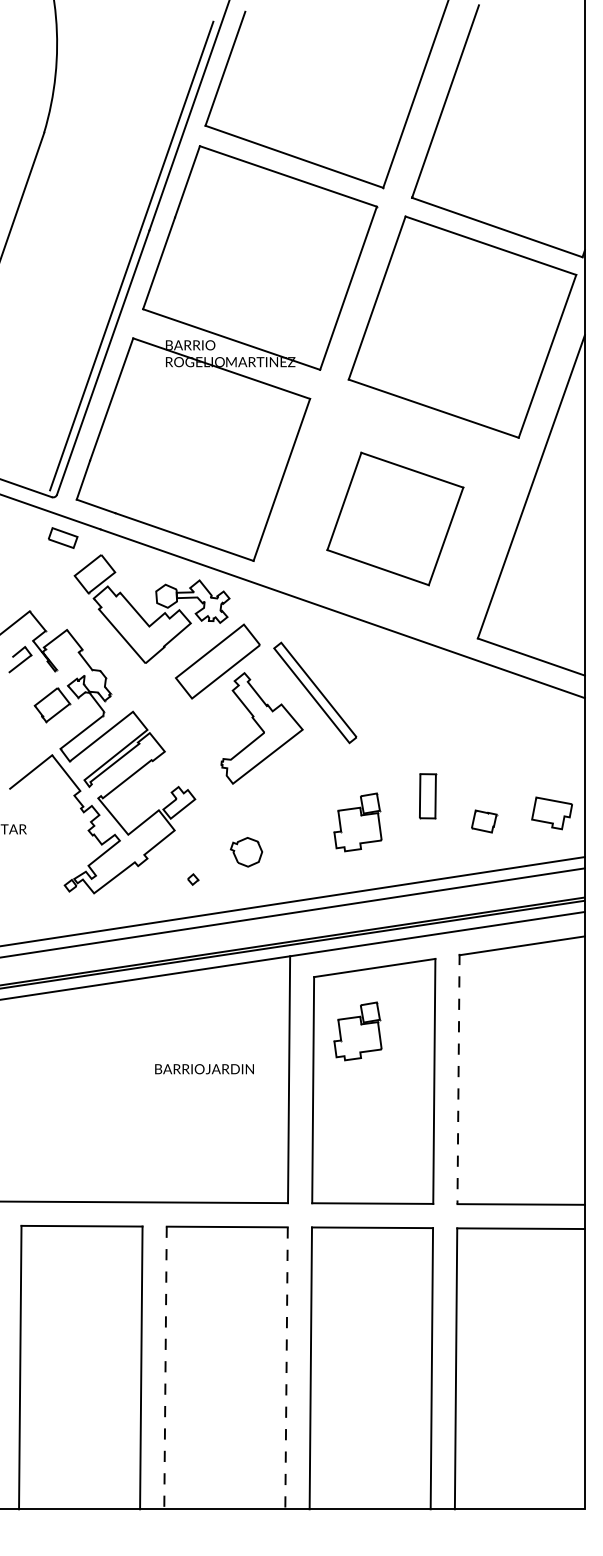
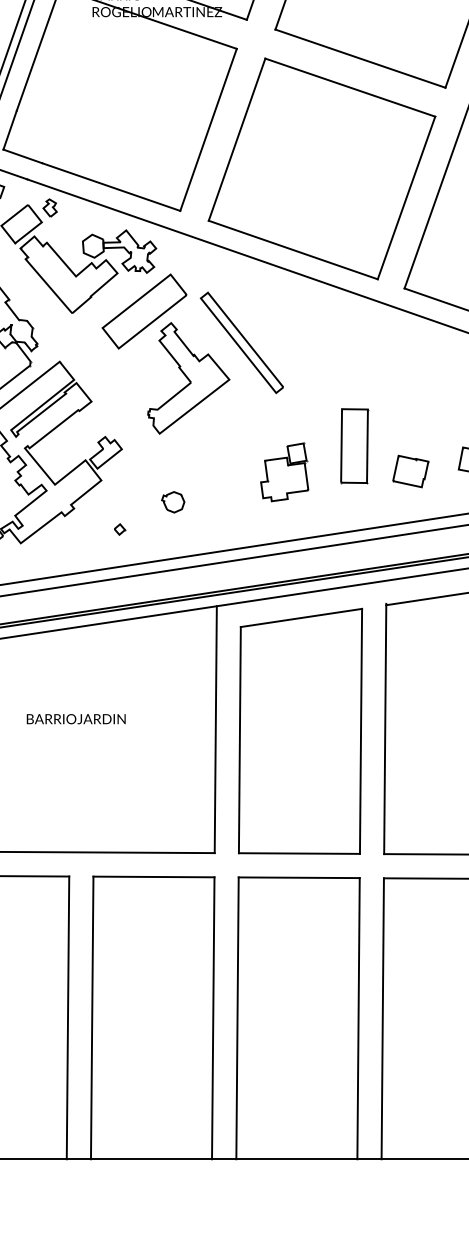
part: (395, 518) -> (322, 168), size x1.67
part: (123, 557) -> (50, 207), added
part: (427, 796) -> (354, 446), size x1.67
part: (484, 821) -> (411, 471), size x1.43
part: (246, 852) -> (173, 502), size x0.71
part: (357, 1031) -> (284, 681), removed
text: (204, 1069) -> (76, 719), moved
line: (458, 1079) -> (385, 729), dashed -> solid
line: (165, 1368) -> (92, 1018), dashed -> solid
line: (286, 1368) -> (213, 1018), dashed -> solid

